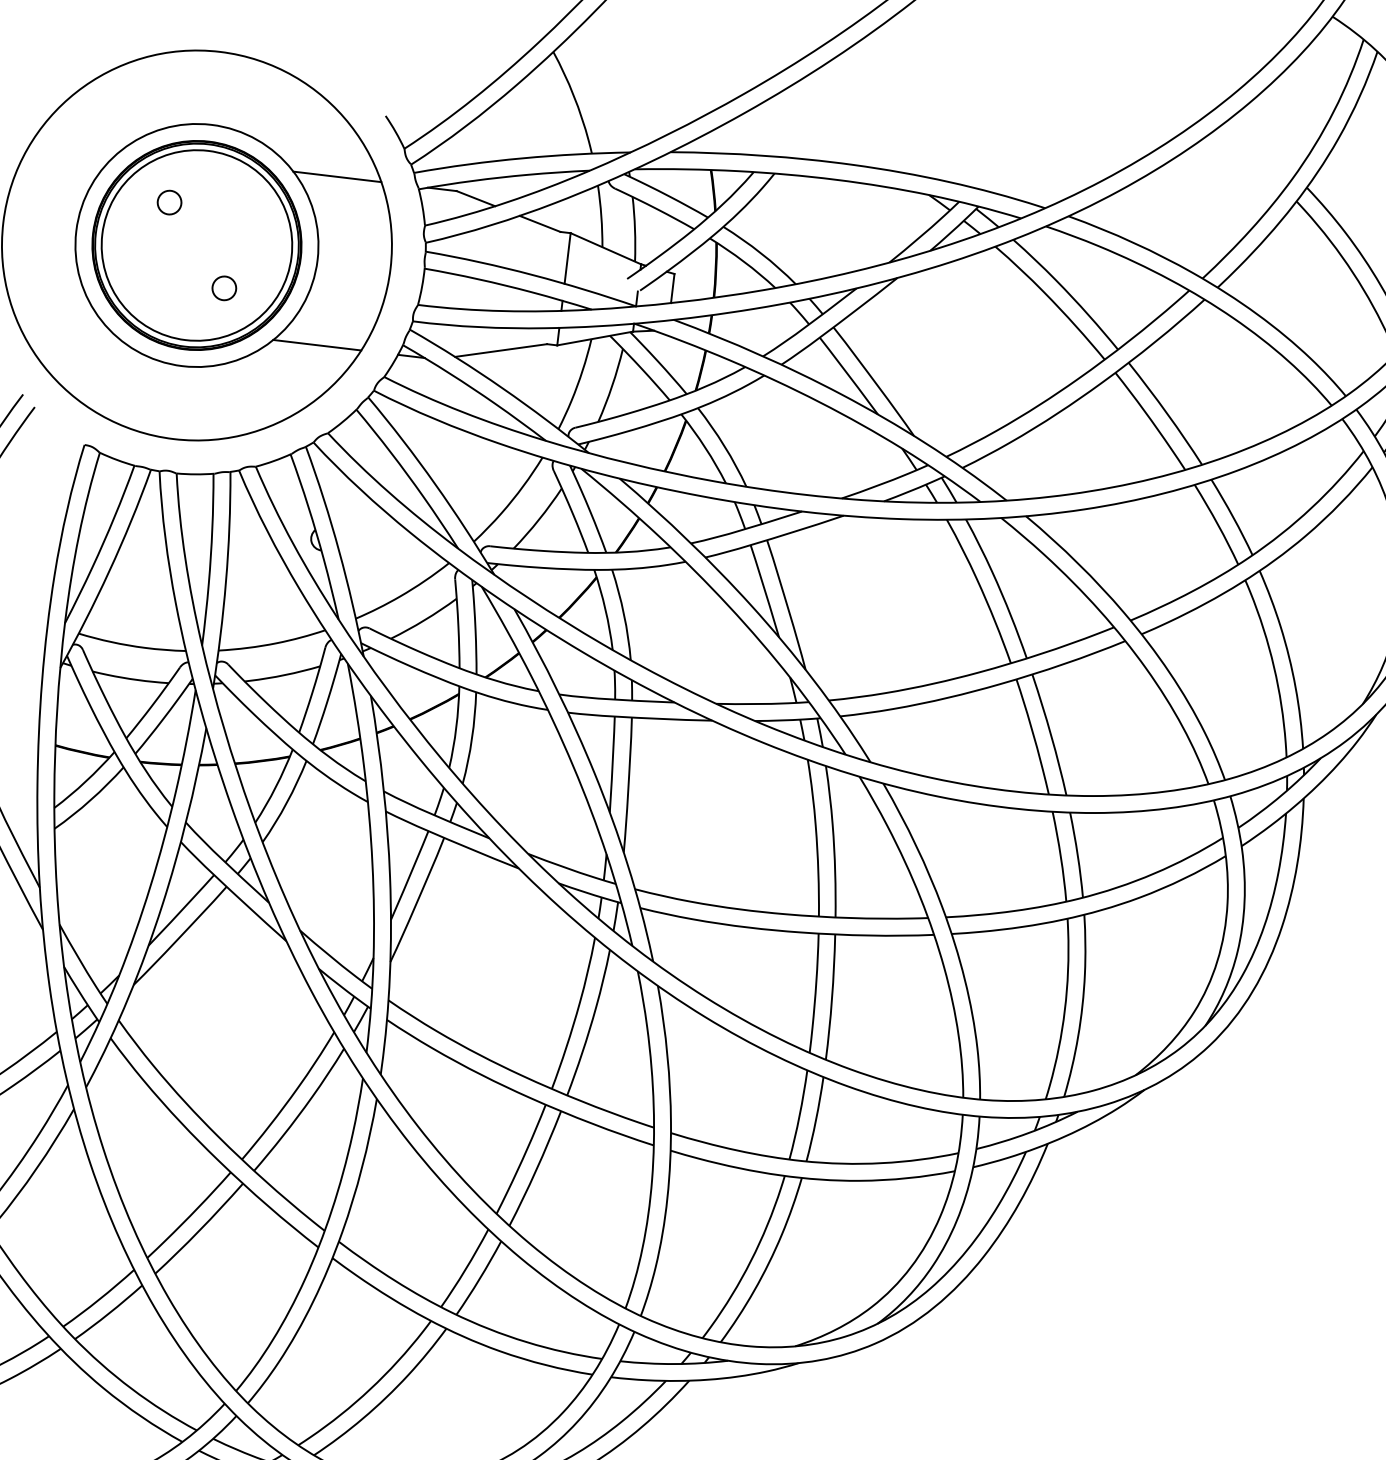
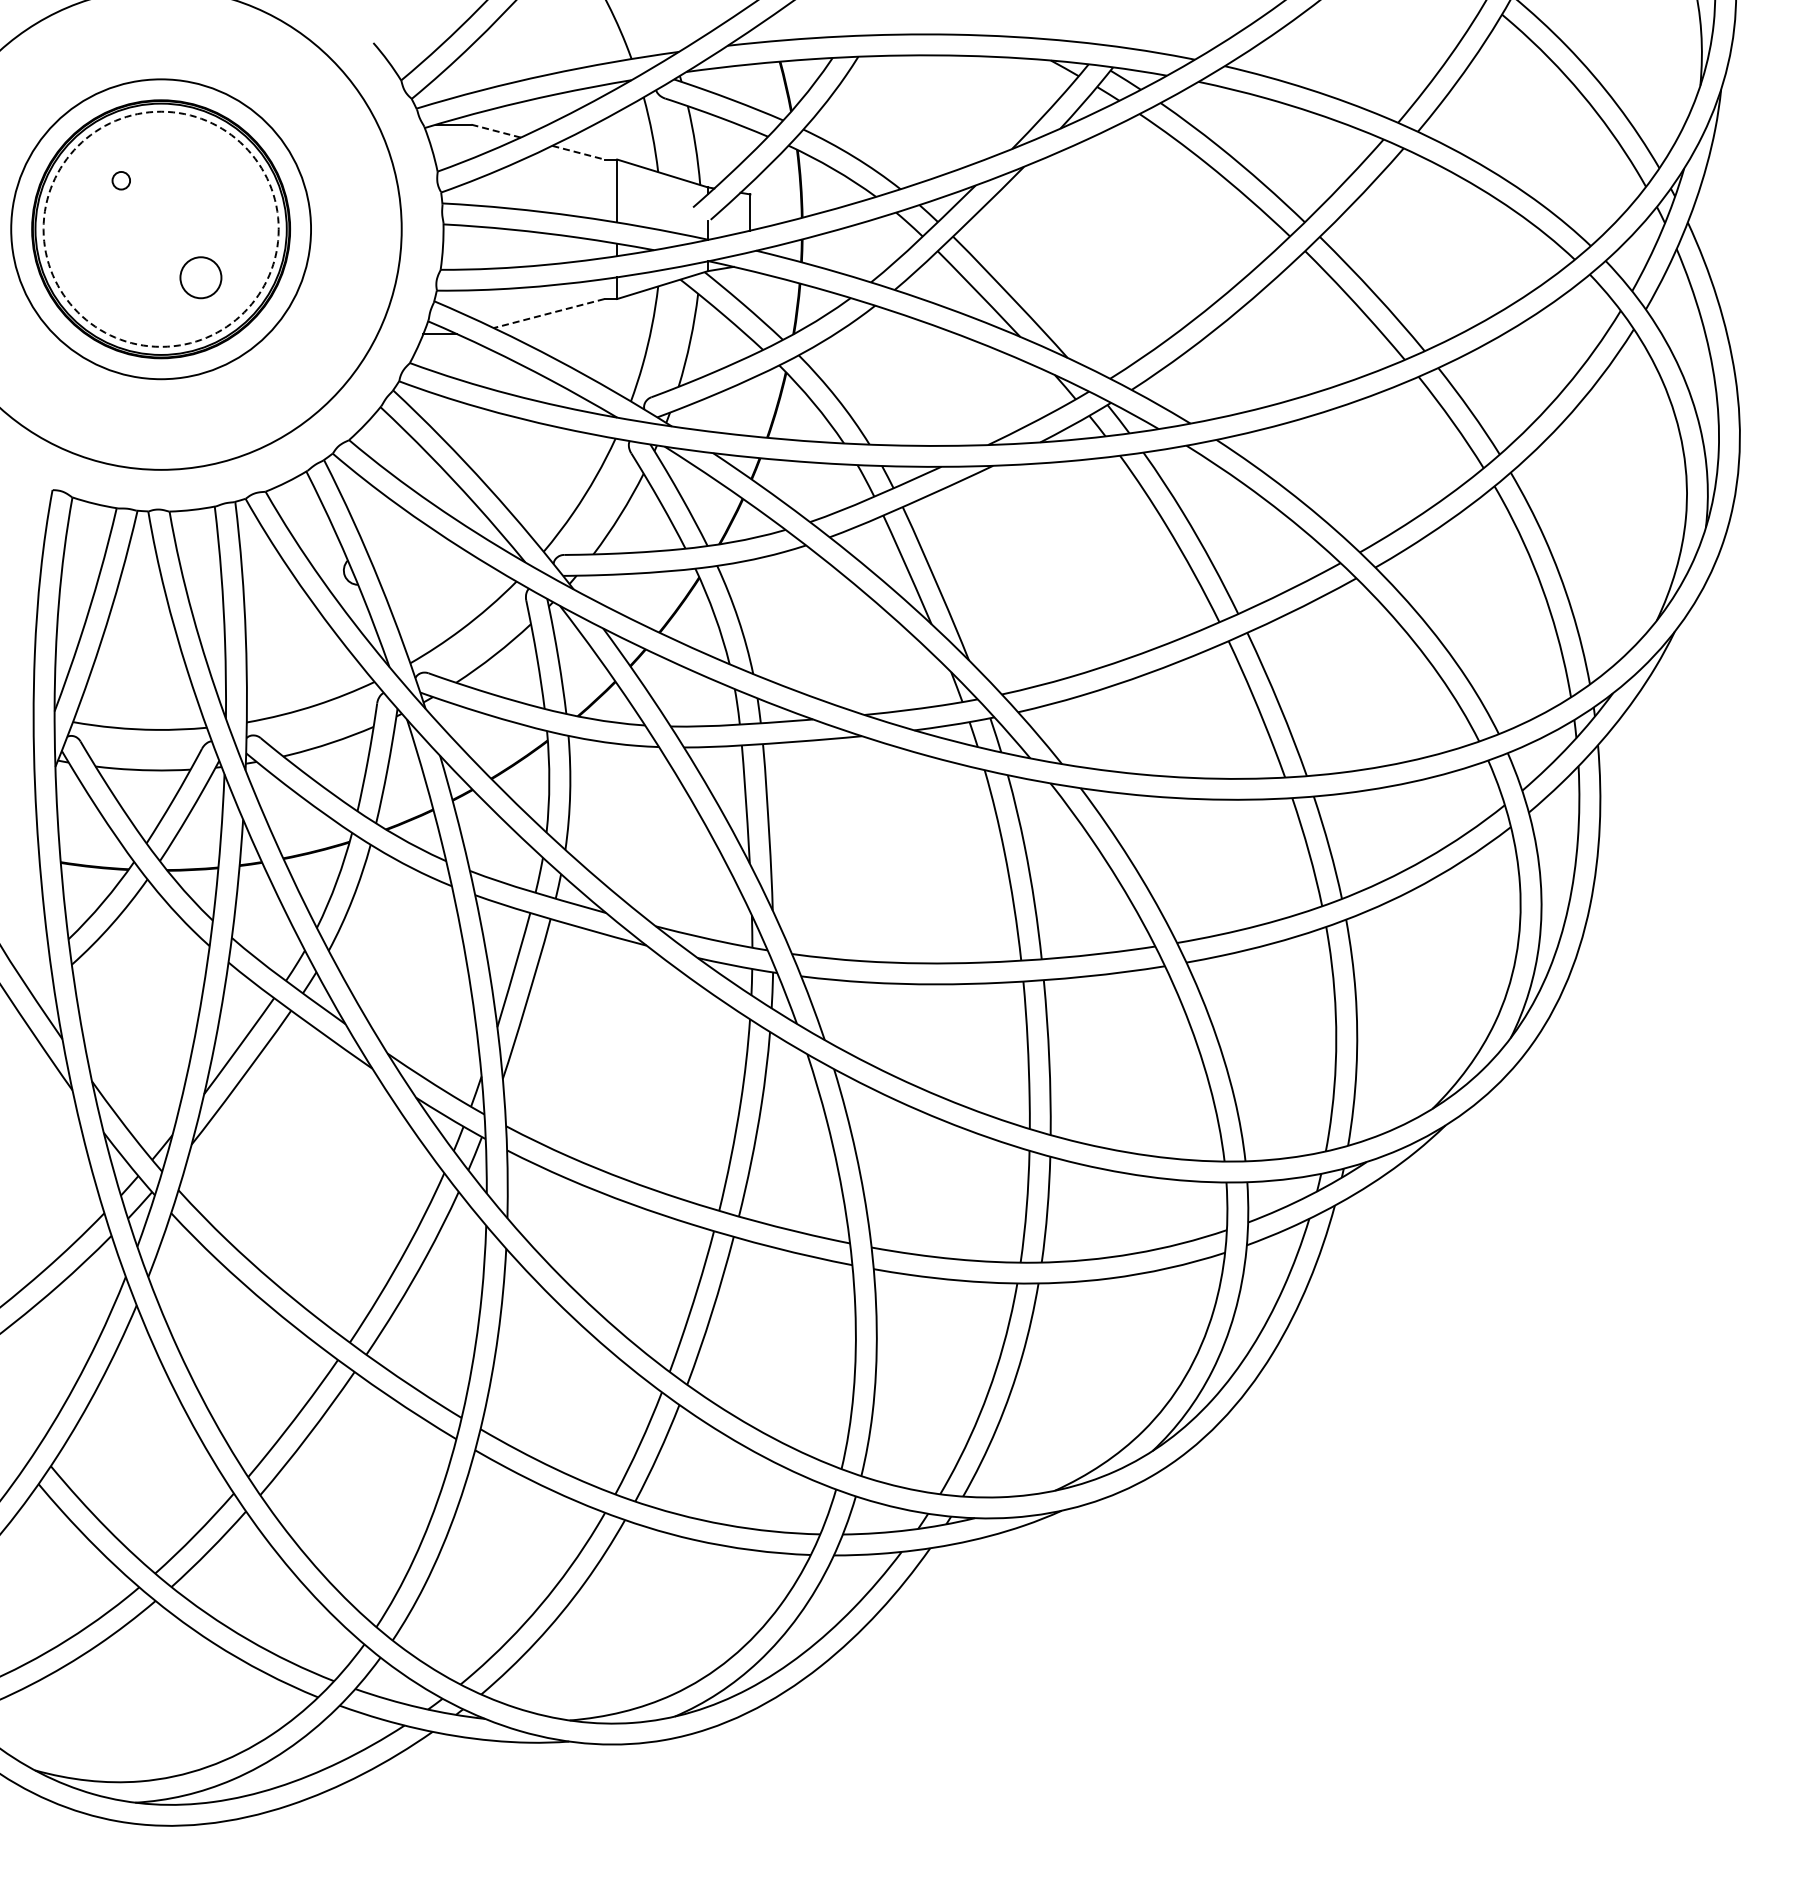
line: (336, 176) -> (322, 124), removed
line: (476, 198) -> (496, 131), solid -> dashed
circle: (168, 202) -> (120, 180), size x0.6
line: (540, 223) -> (578, 152), solid -> dashed
circle: (196, 244) -> (160, 228), solid -> dashed
circle: (224, 288) -> (200, 277), size x1.4
line: (316, 344) -> (322, 333), removed
line: (500, 350) -> (548, 313), solid -> dashed

